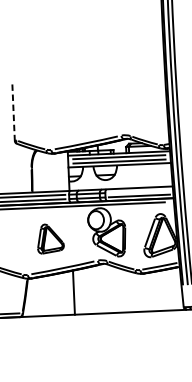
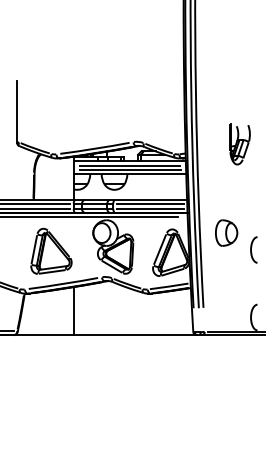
line: (13, 113) -> (17, 112), dashed -> solid
line: (138, 192) -> (149, 204), added
part: (50, 238) -> (51, 250), size x1.43

